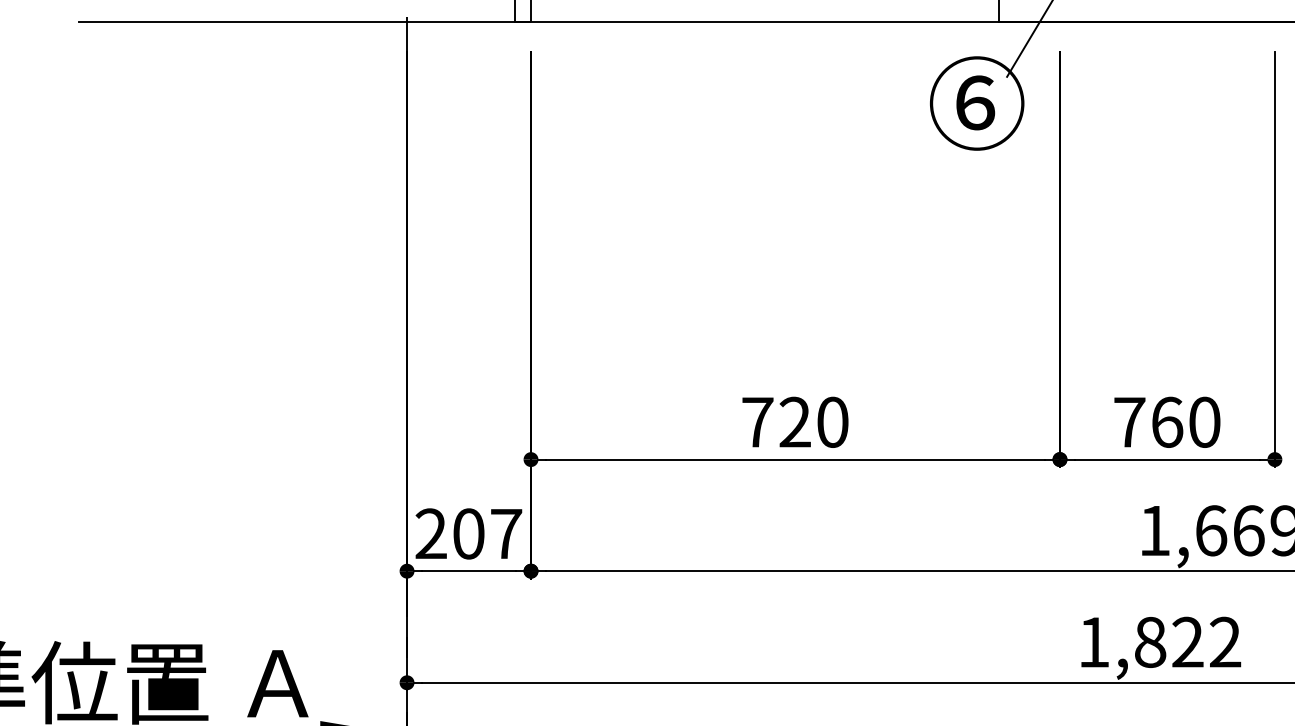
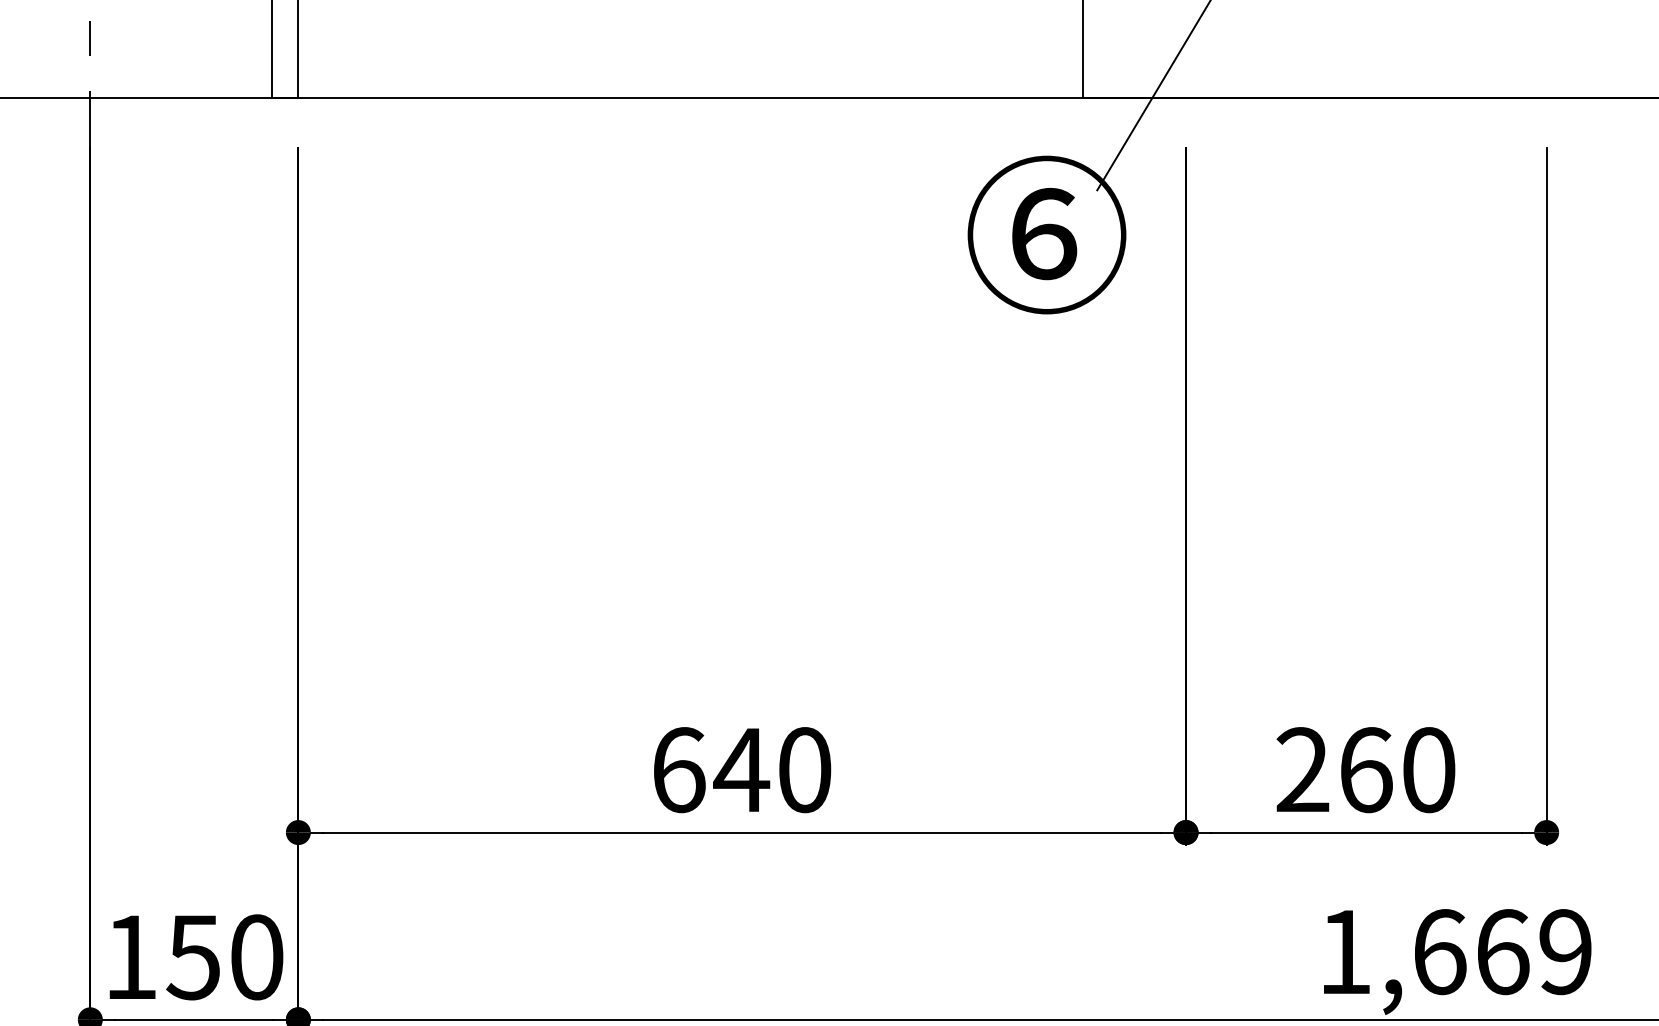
text: (777, 421) -> (711, 768), 720 -> 640
text: (1129, 421) -> (1302, 768), 760 -> 260
text: (468, 533) -> (193, 956), 207 -> 150

